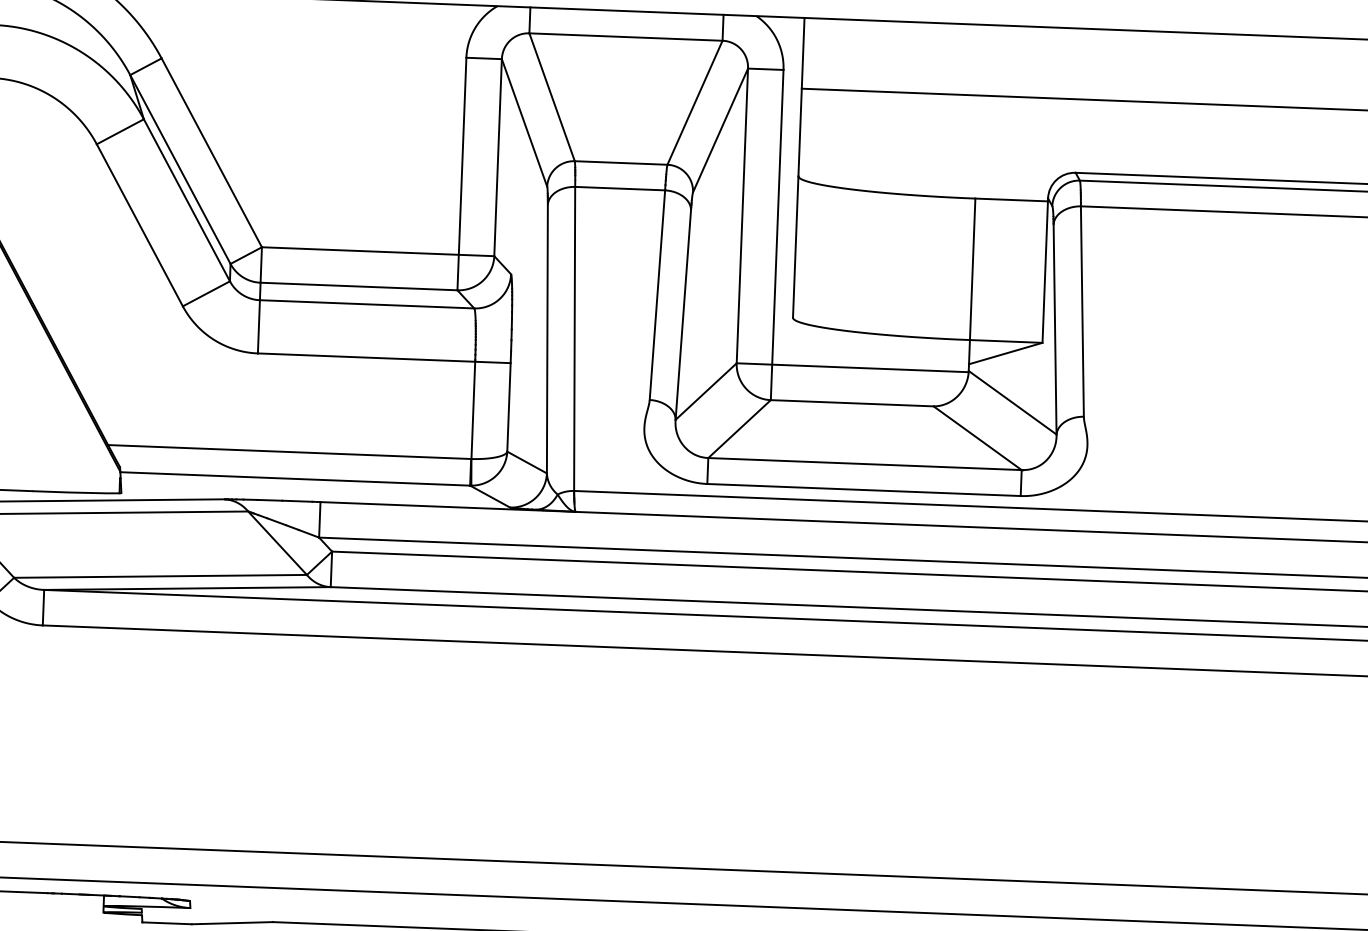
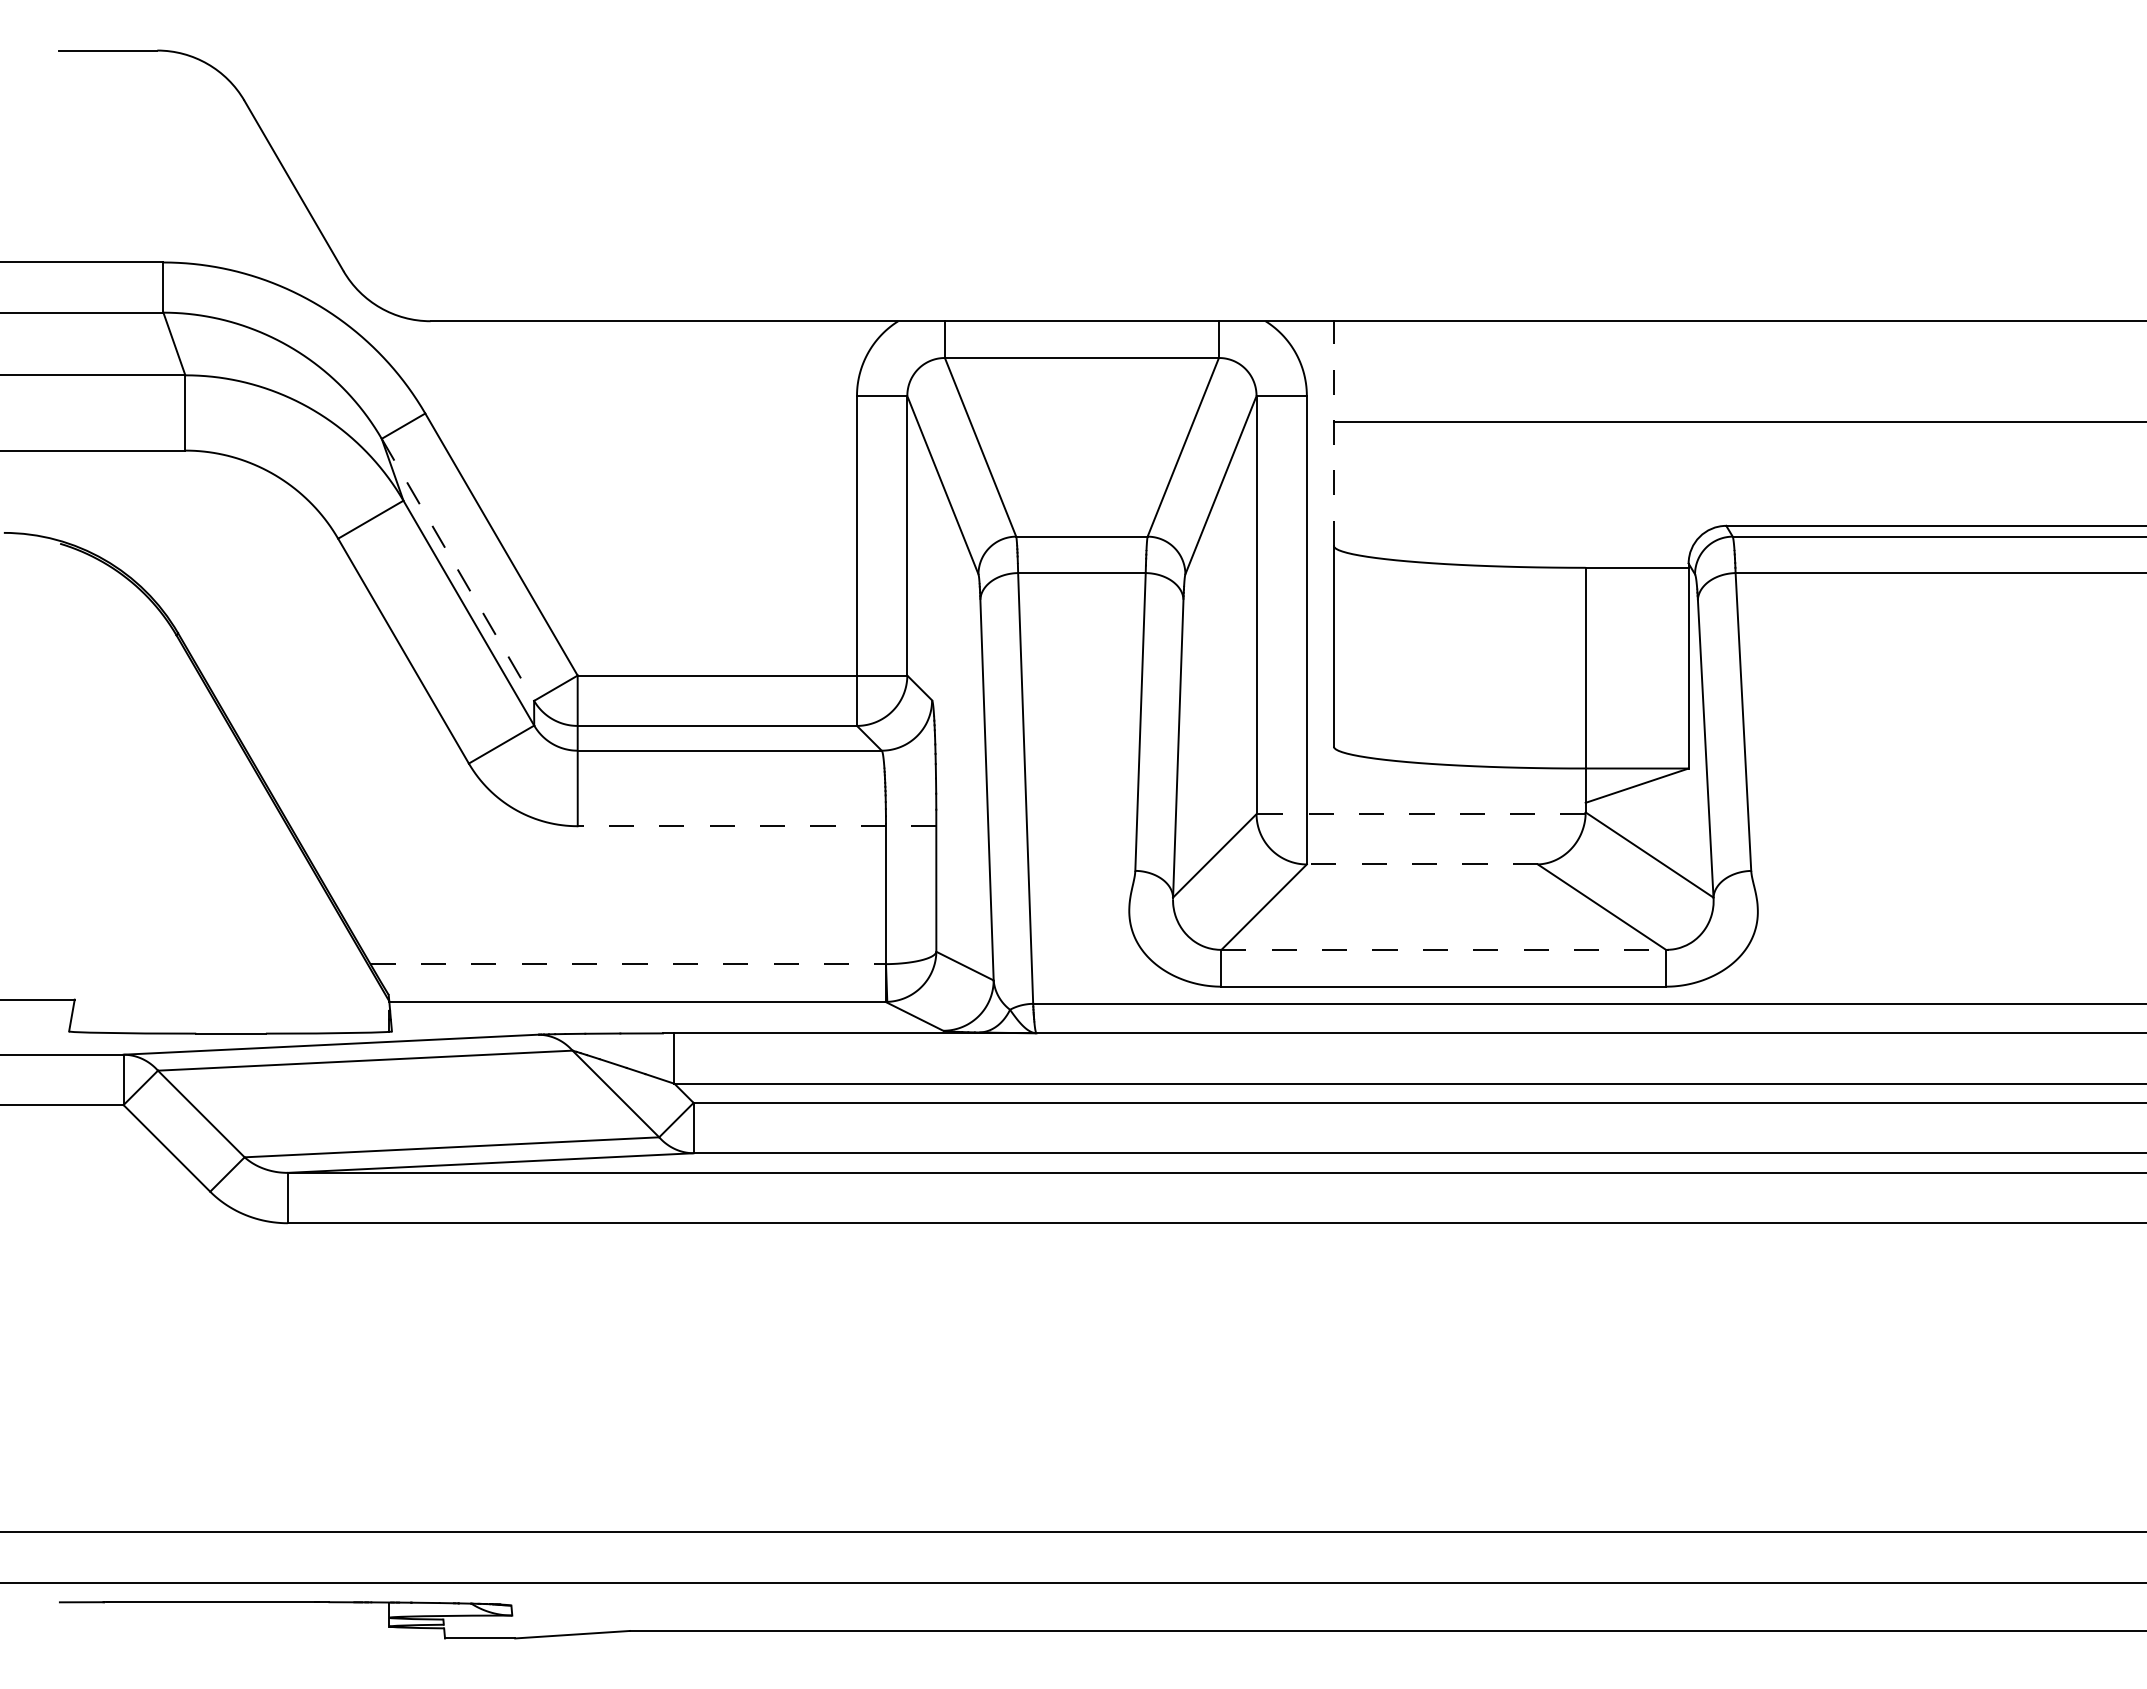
line: (801, 97) -> (1333, 433), solid -> dashed
line: (180, 169) -> (457, 569), solid -> dashed
line: (383, 358) -> (756, 826), solid -> dashed
line: (852, 368) -> (1421, 814), solid -> dashed
line: (851, 403) -> (1421, 864), solid -> dashed
line: (289, 452) -> (628, 964), solid -> dashed
line: (865, 463) -> (1444, 949), solid -> dashed

